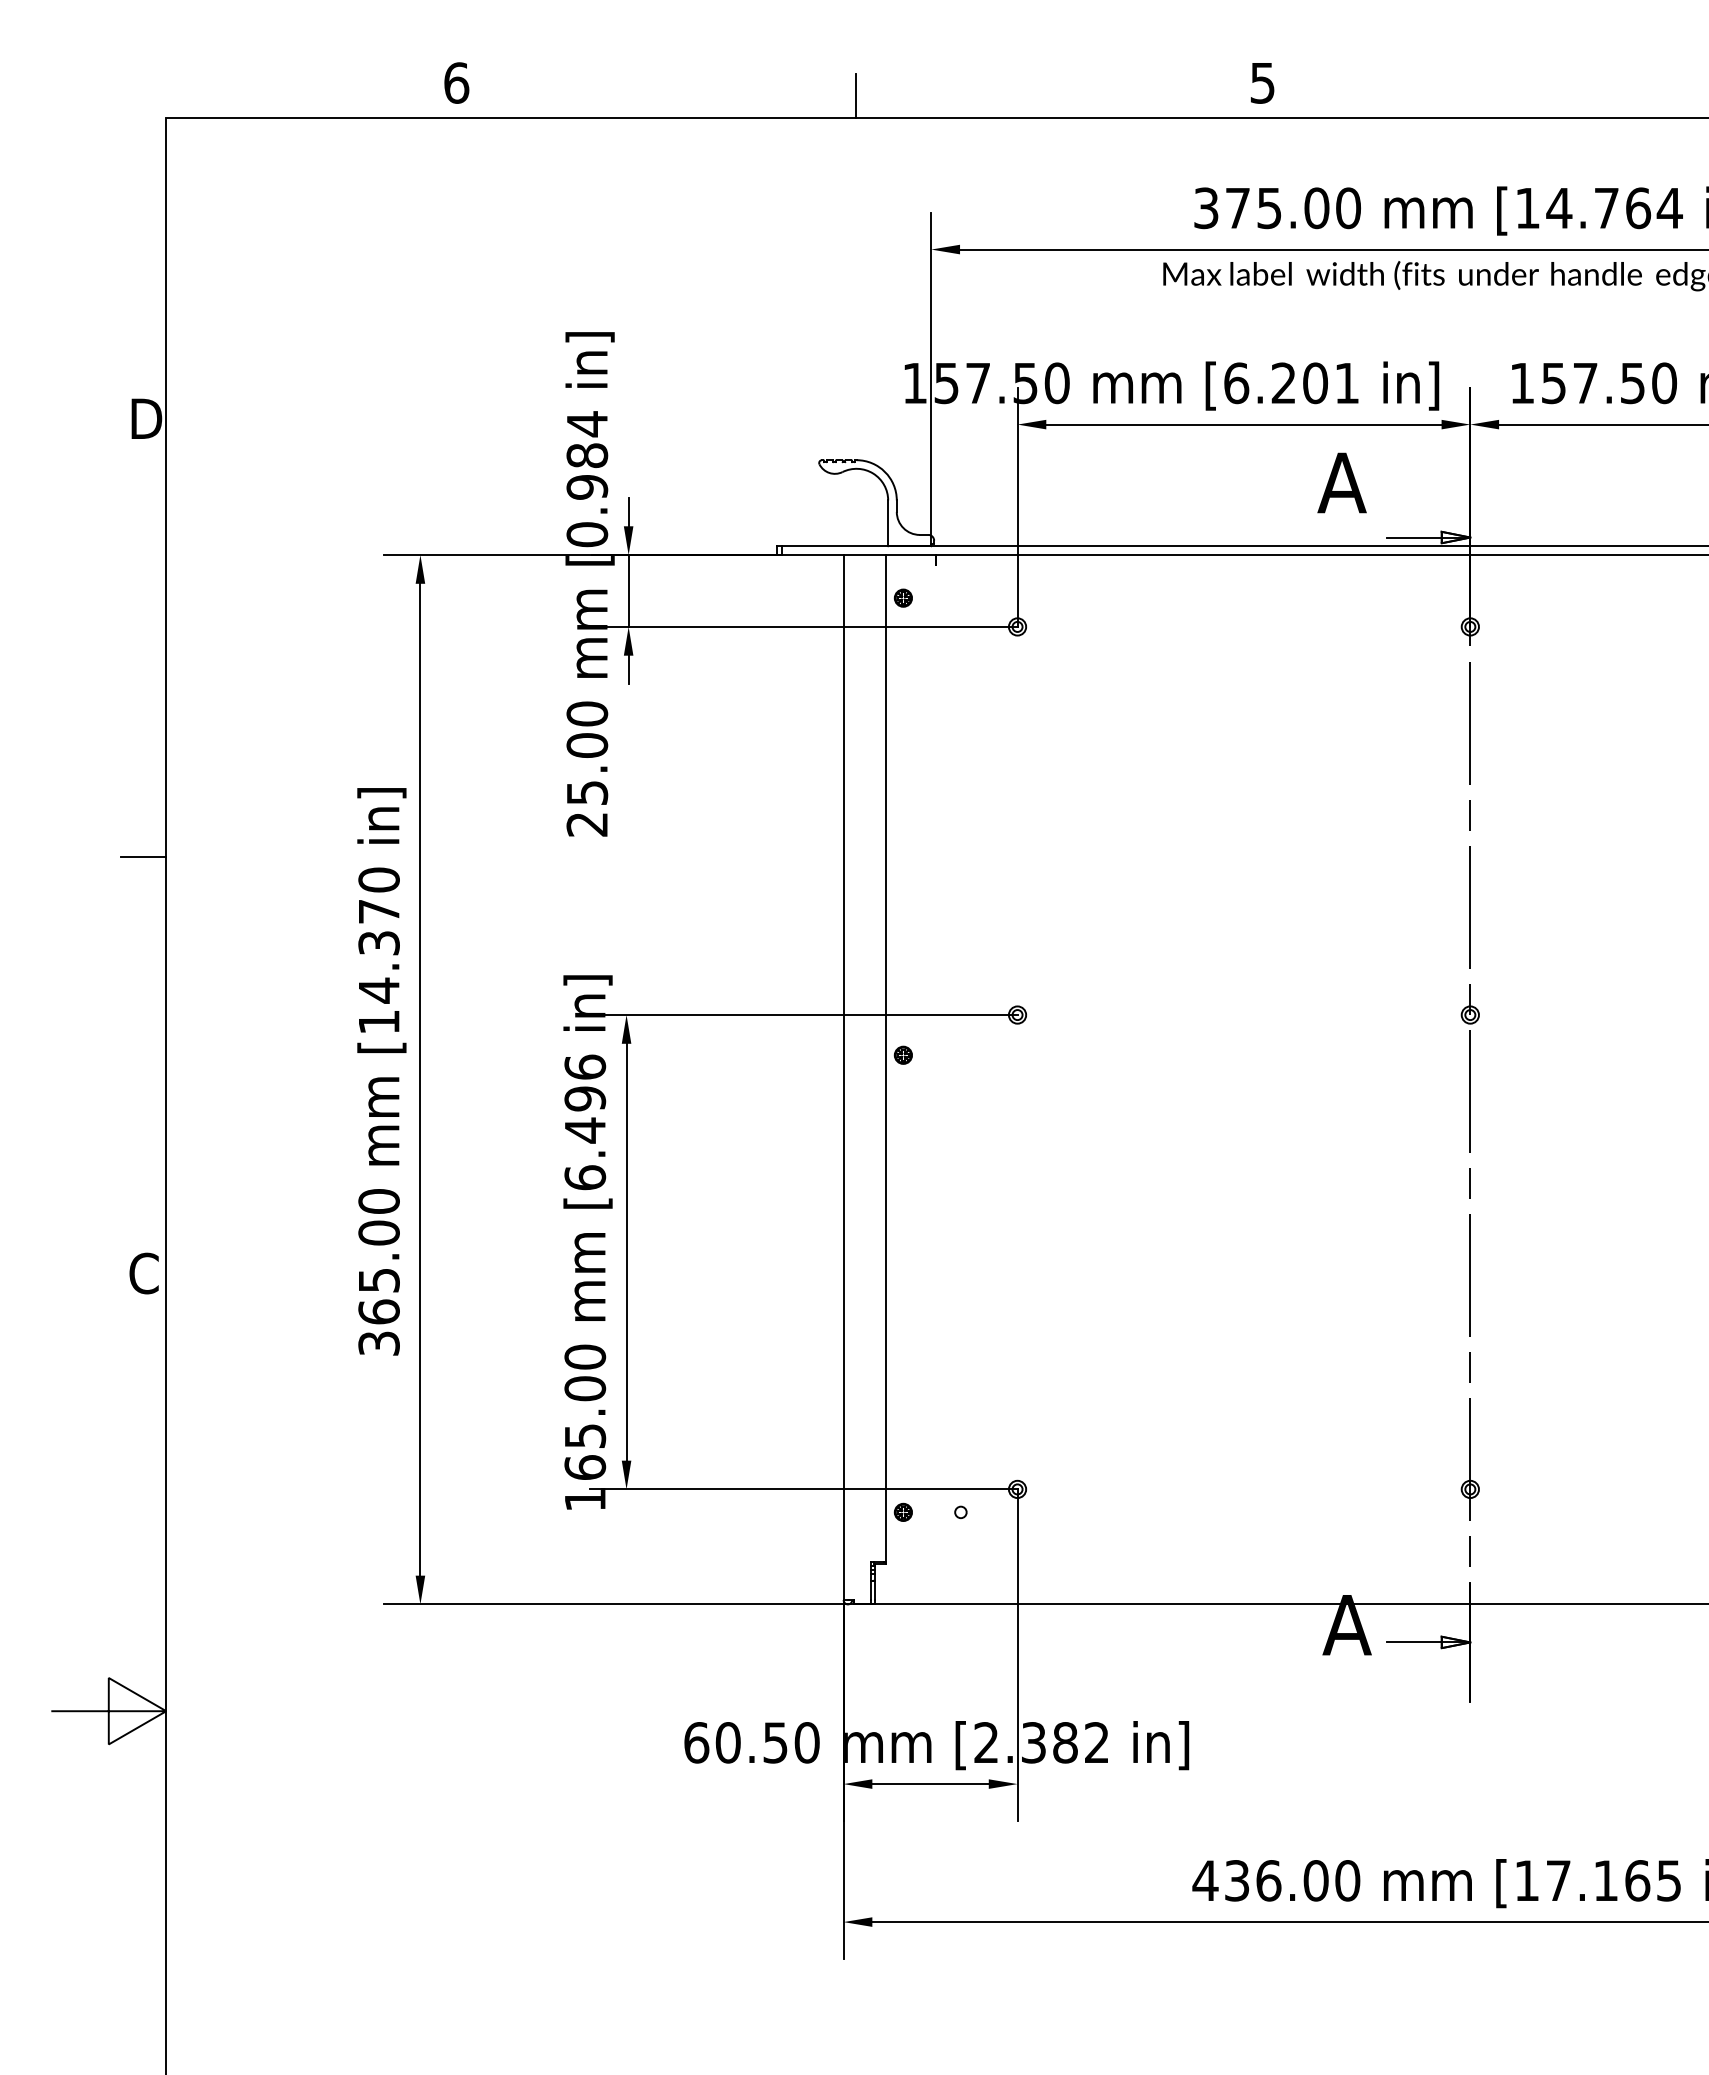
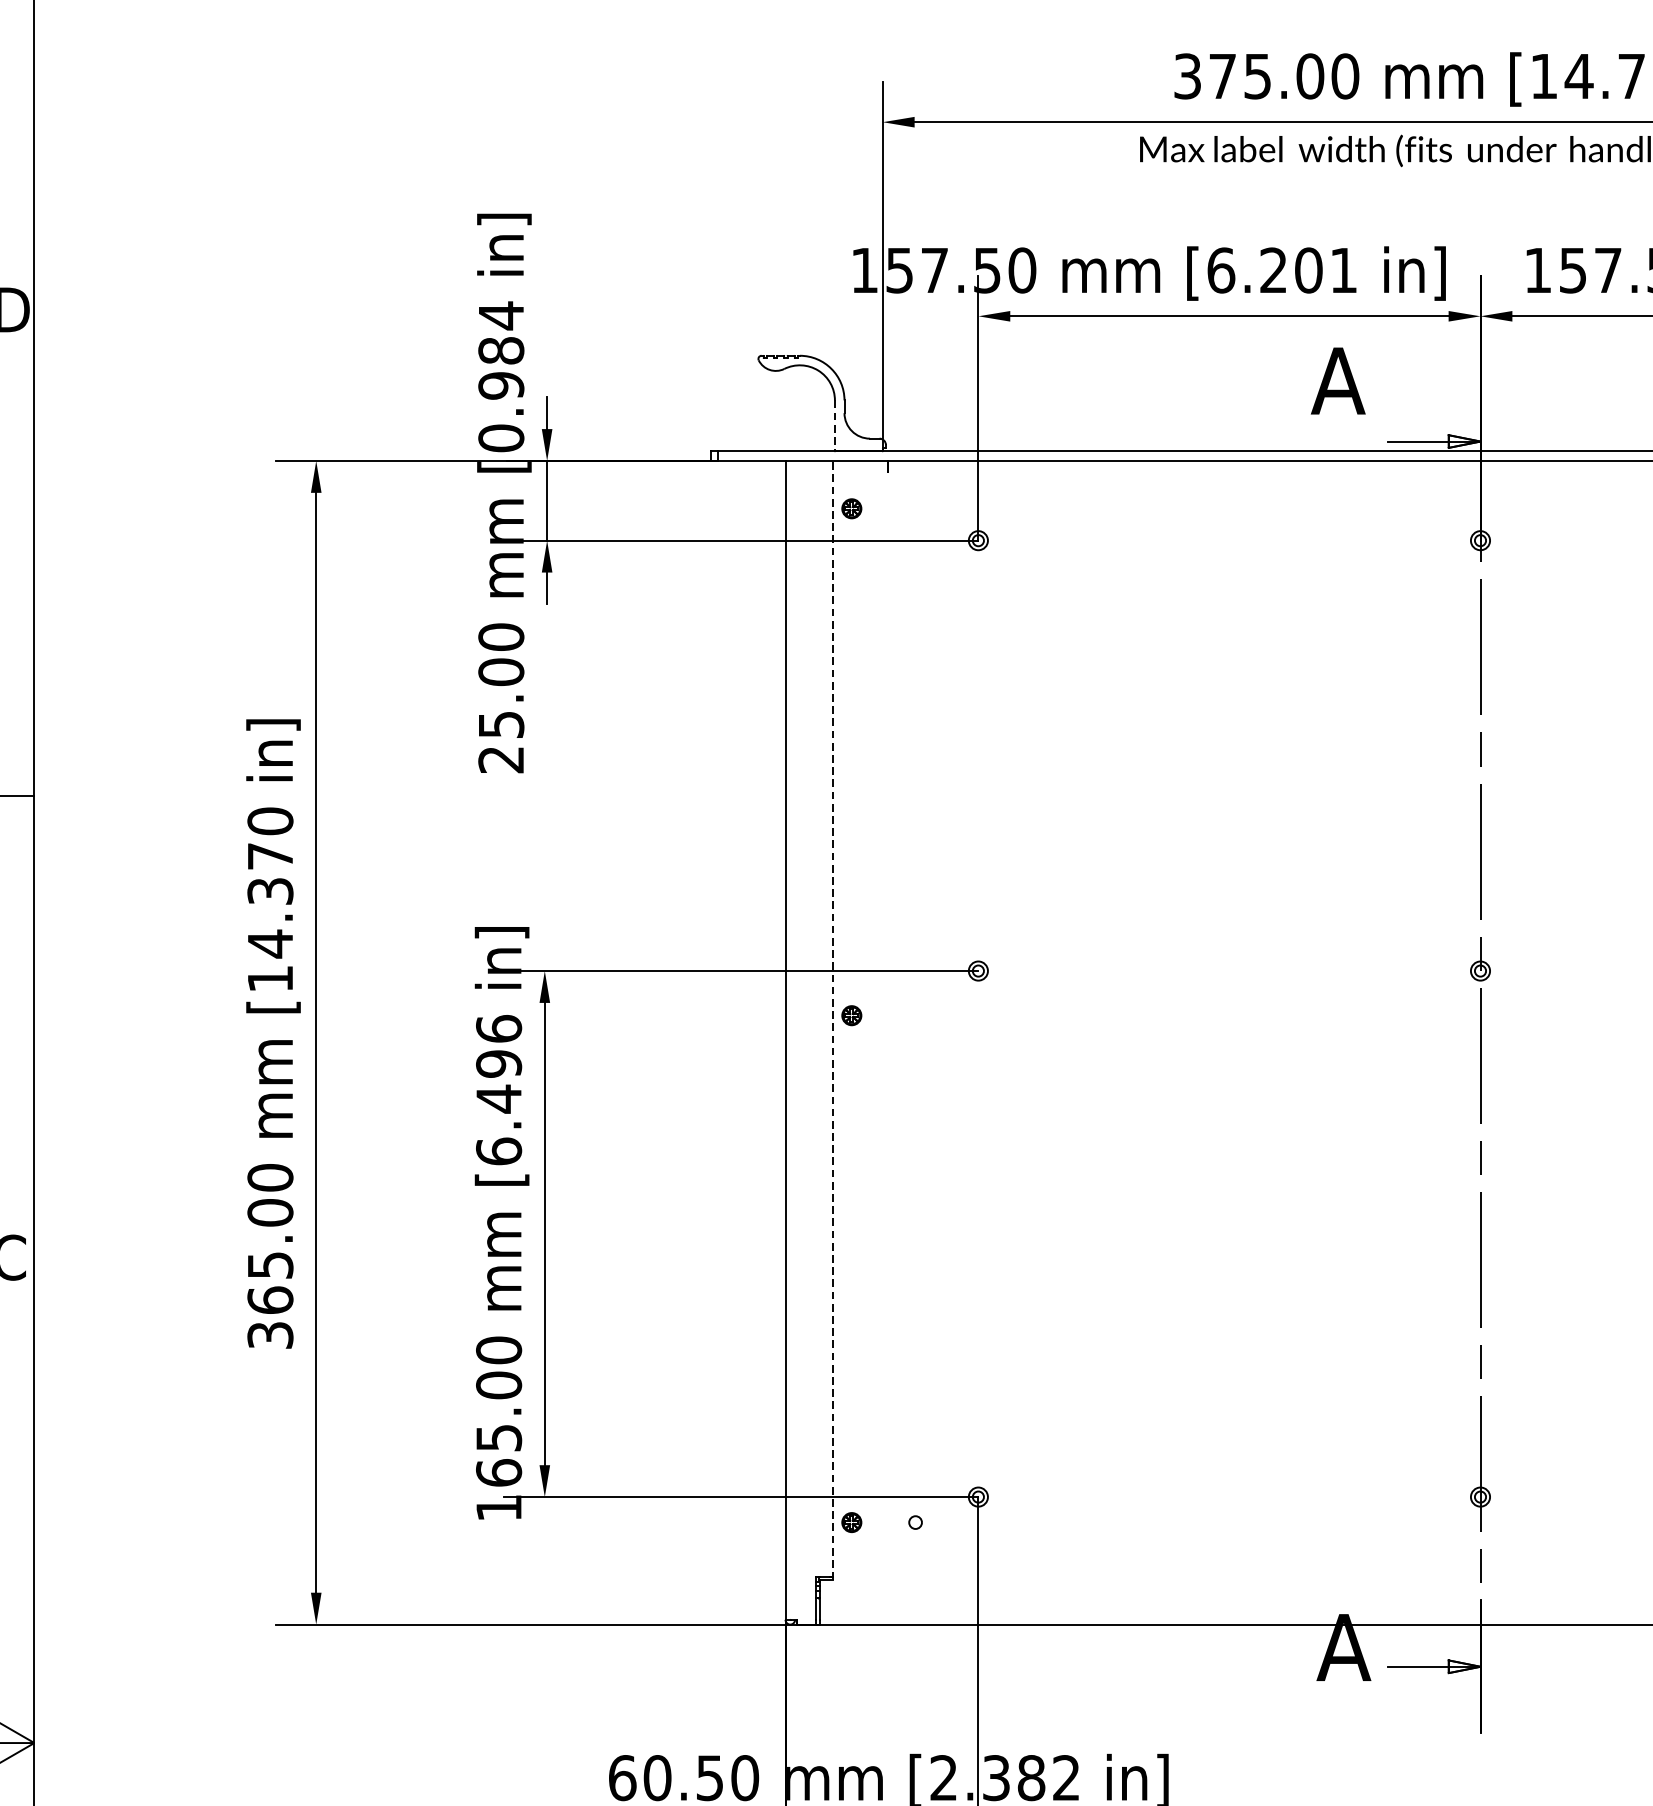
line: (888, 523) -> (835, 425), solid -> dashed
line: (886, 1059) -> (833, 1020), solid -> dashed

